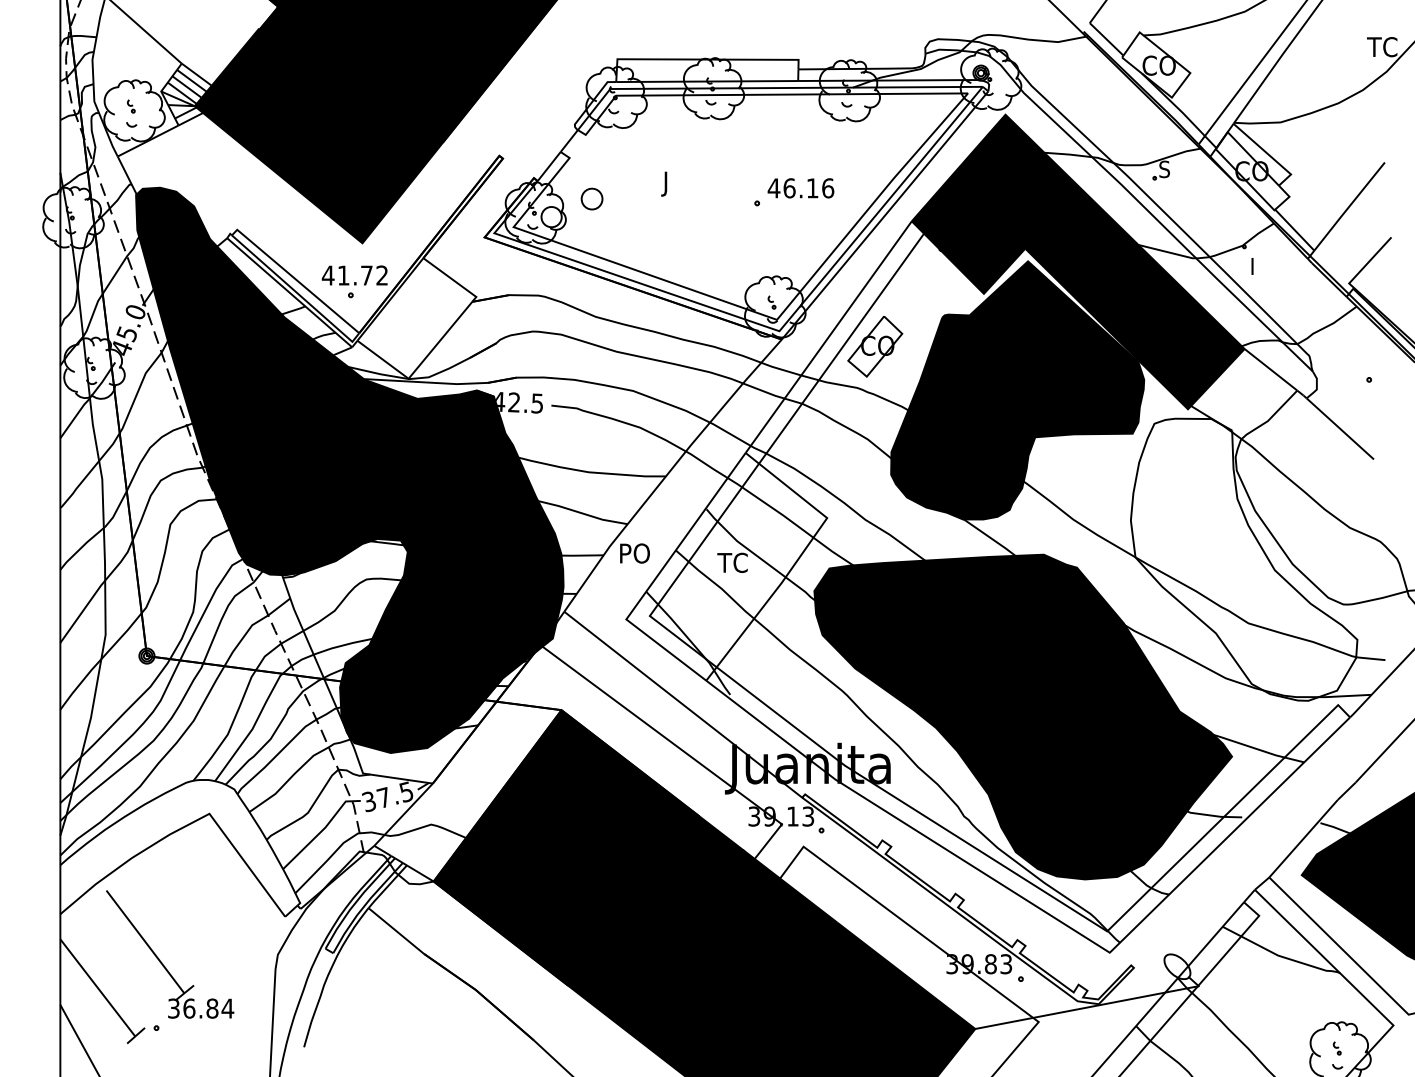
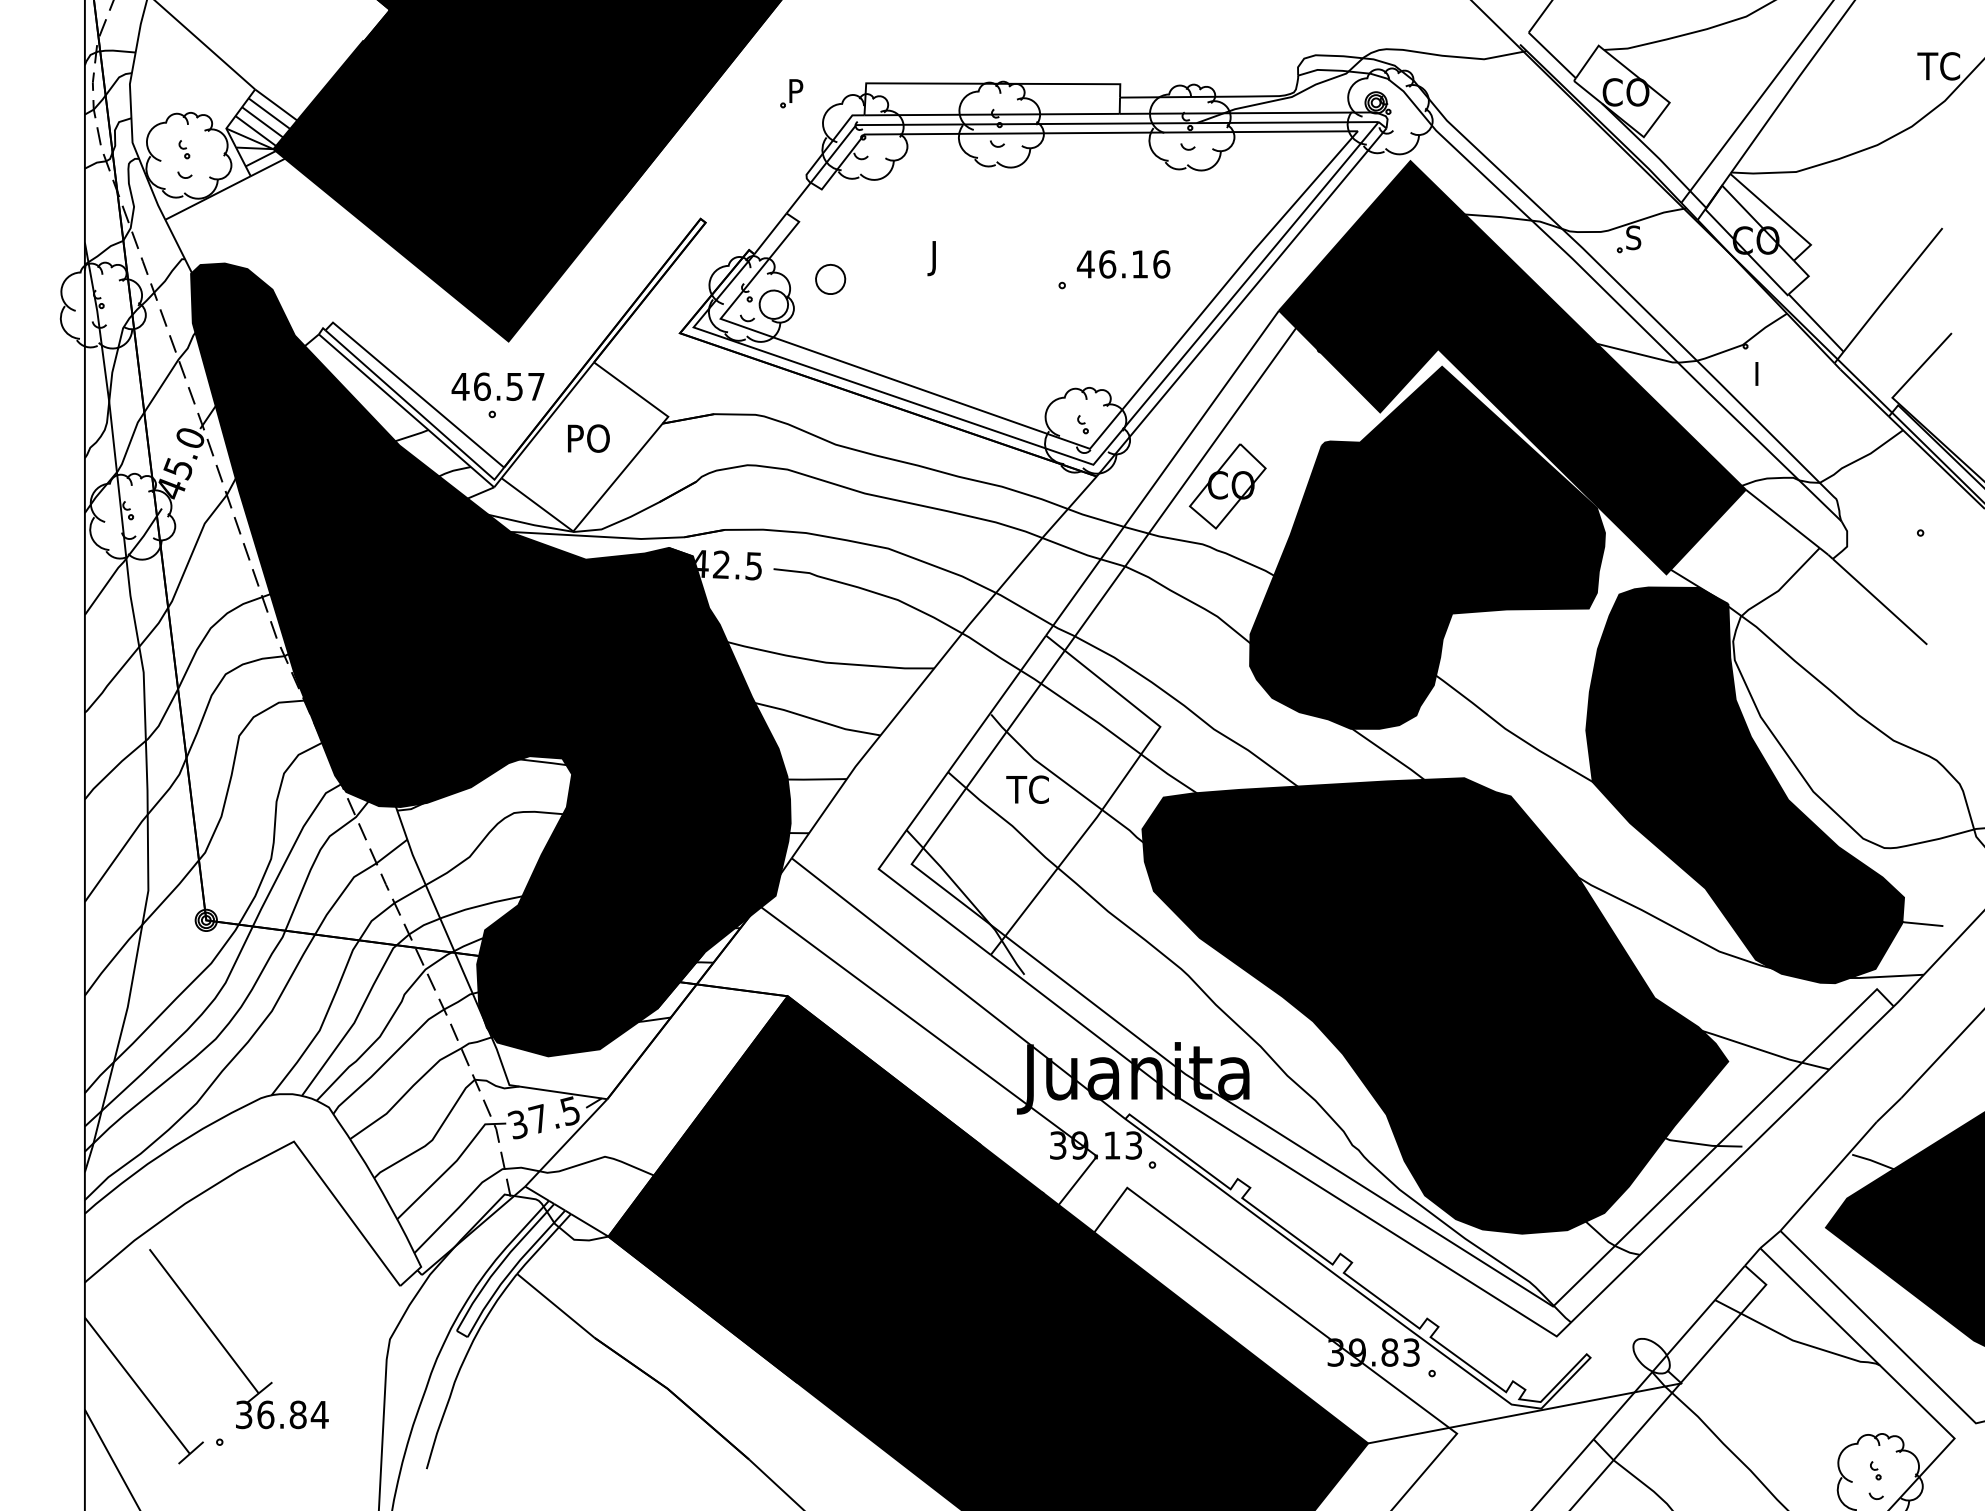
part: (564, 66) -> (791, 93), added
text: (363, 275) -> (509, 386), 41.72 -> 46.57
text: (634, 553) -> (588, 438), moved
fill: (1244, 559) -> (1745, 785), added

